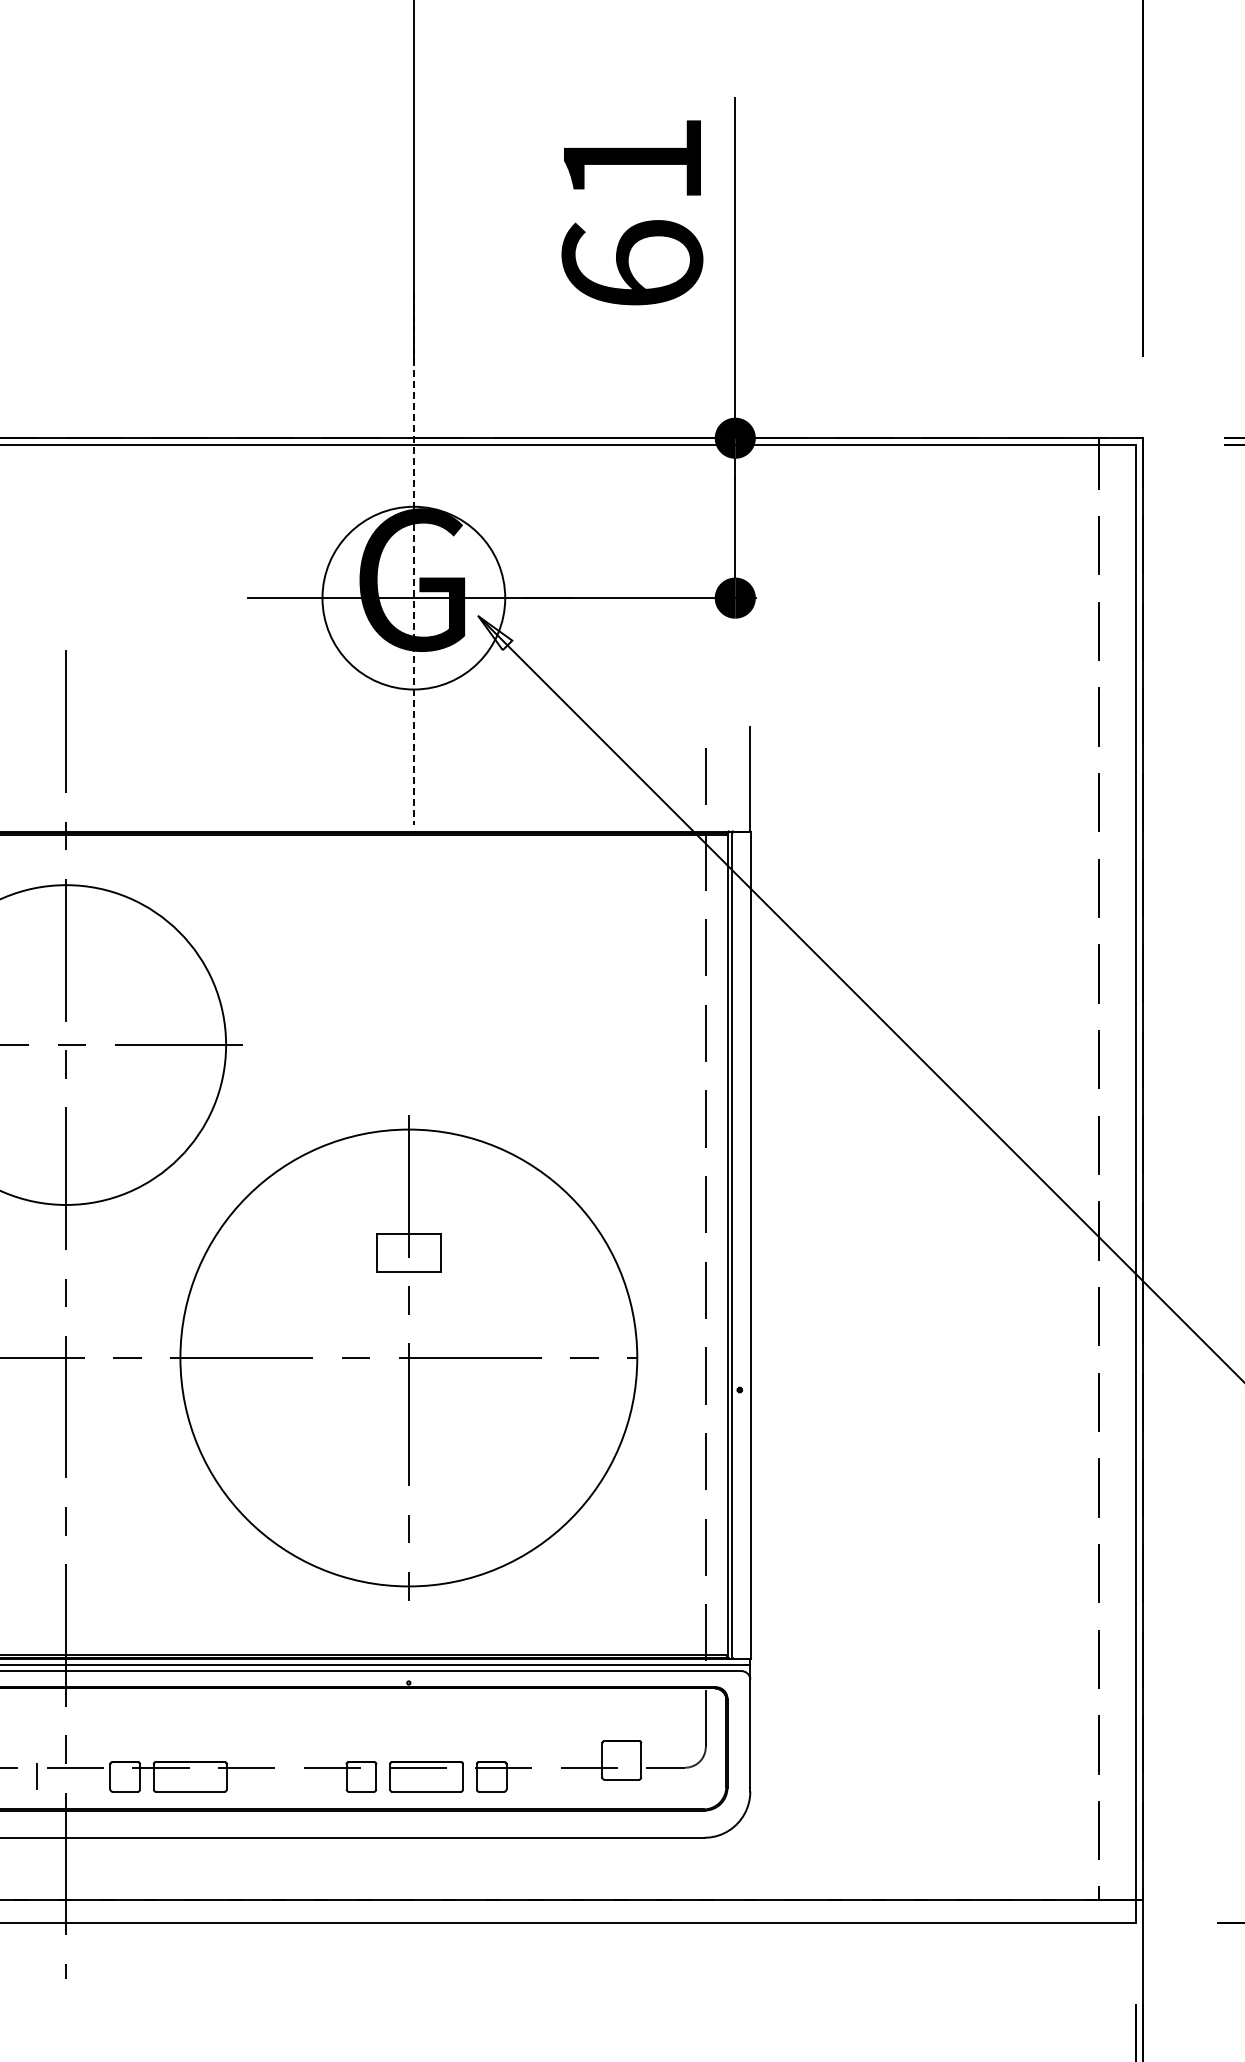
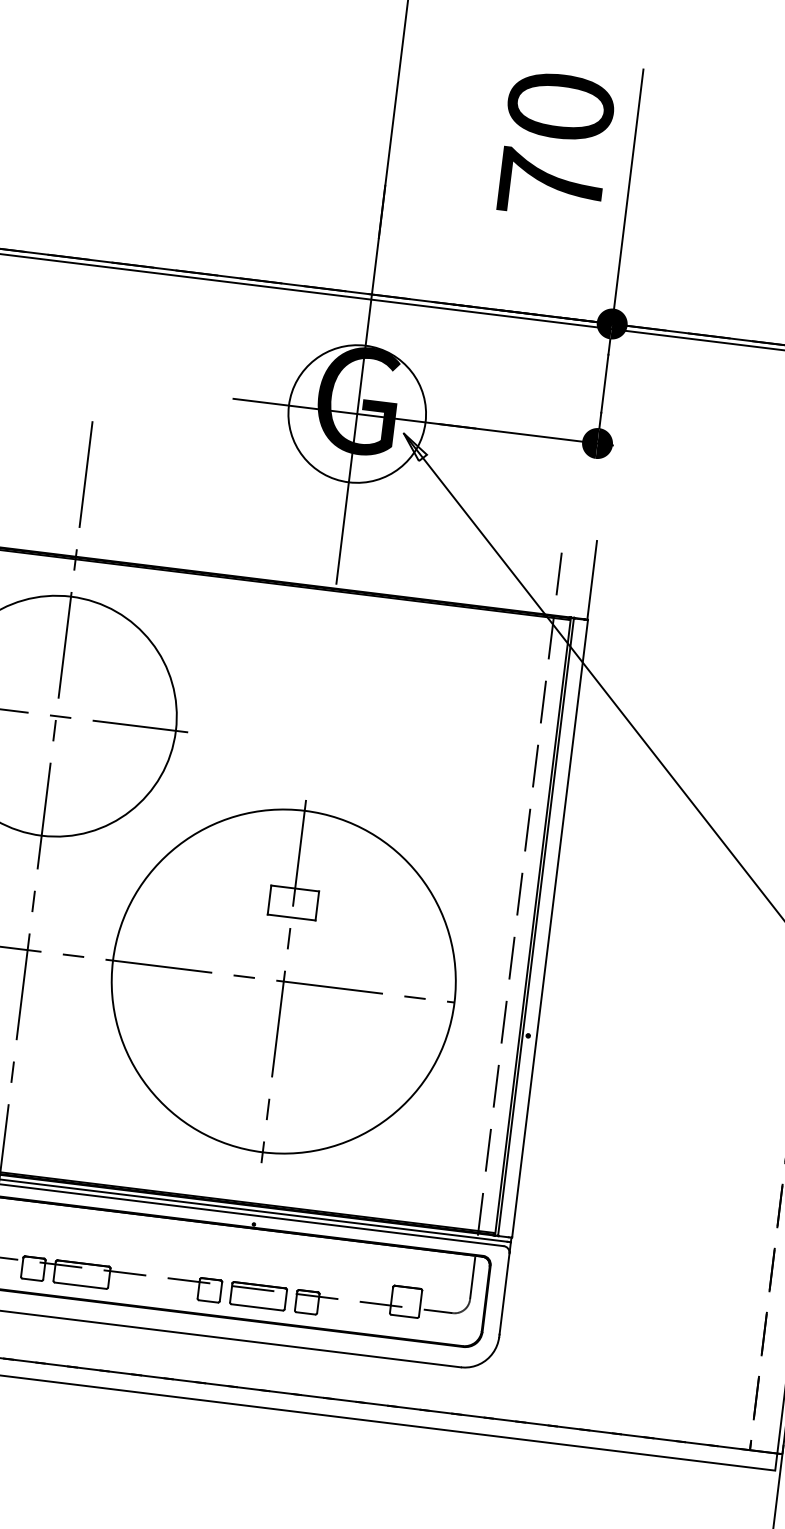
text: (632, 211) -> (556, 145), 61 -> 70
line: (413, 559) -> (360, 385), dashed -> solid

